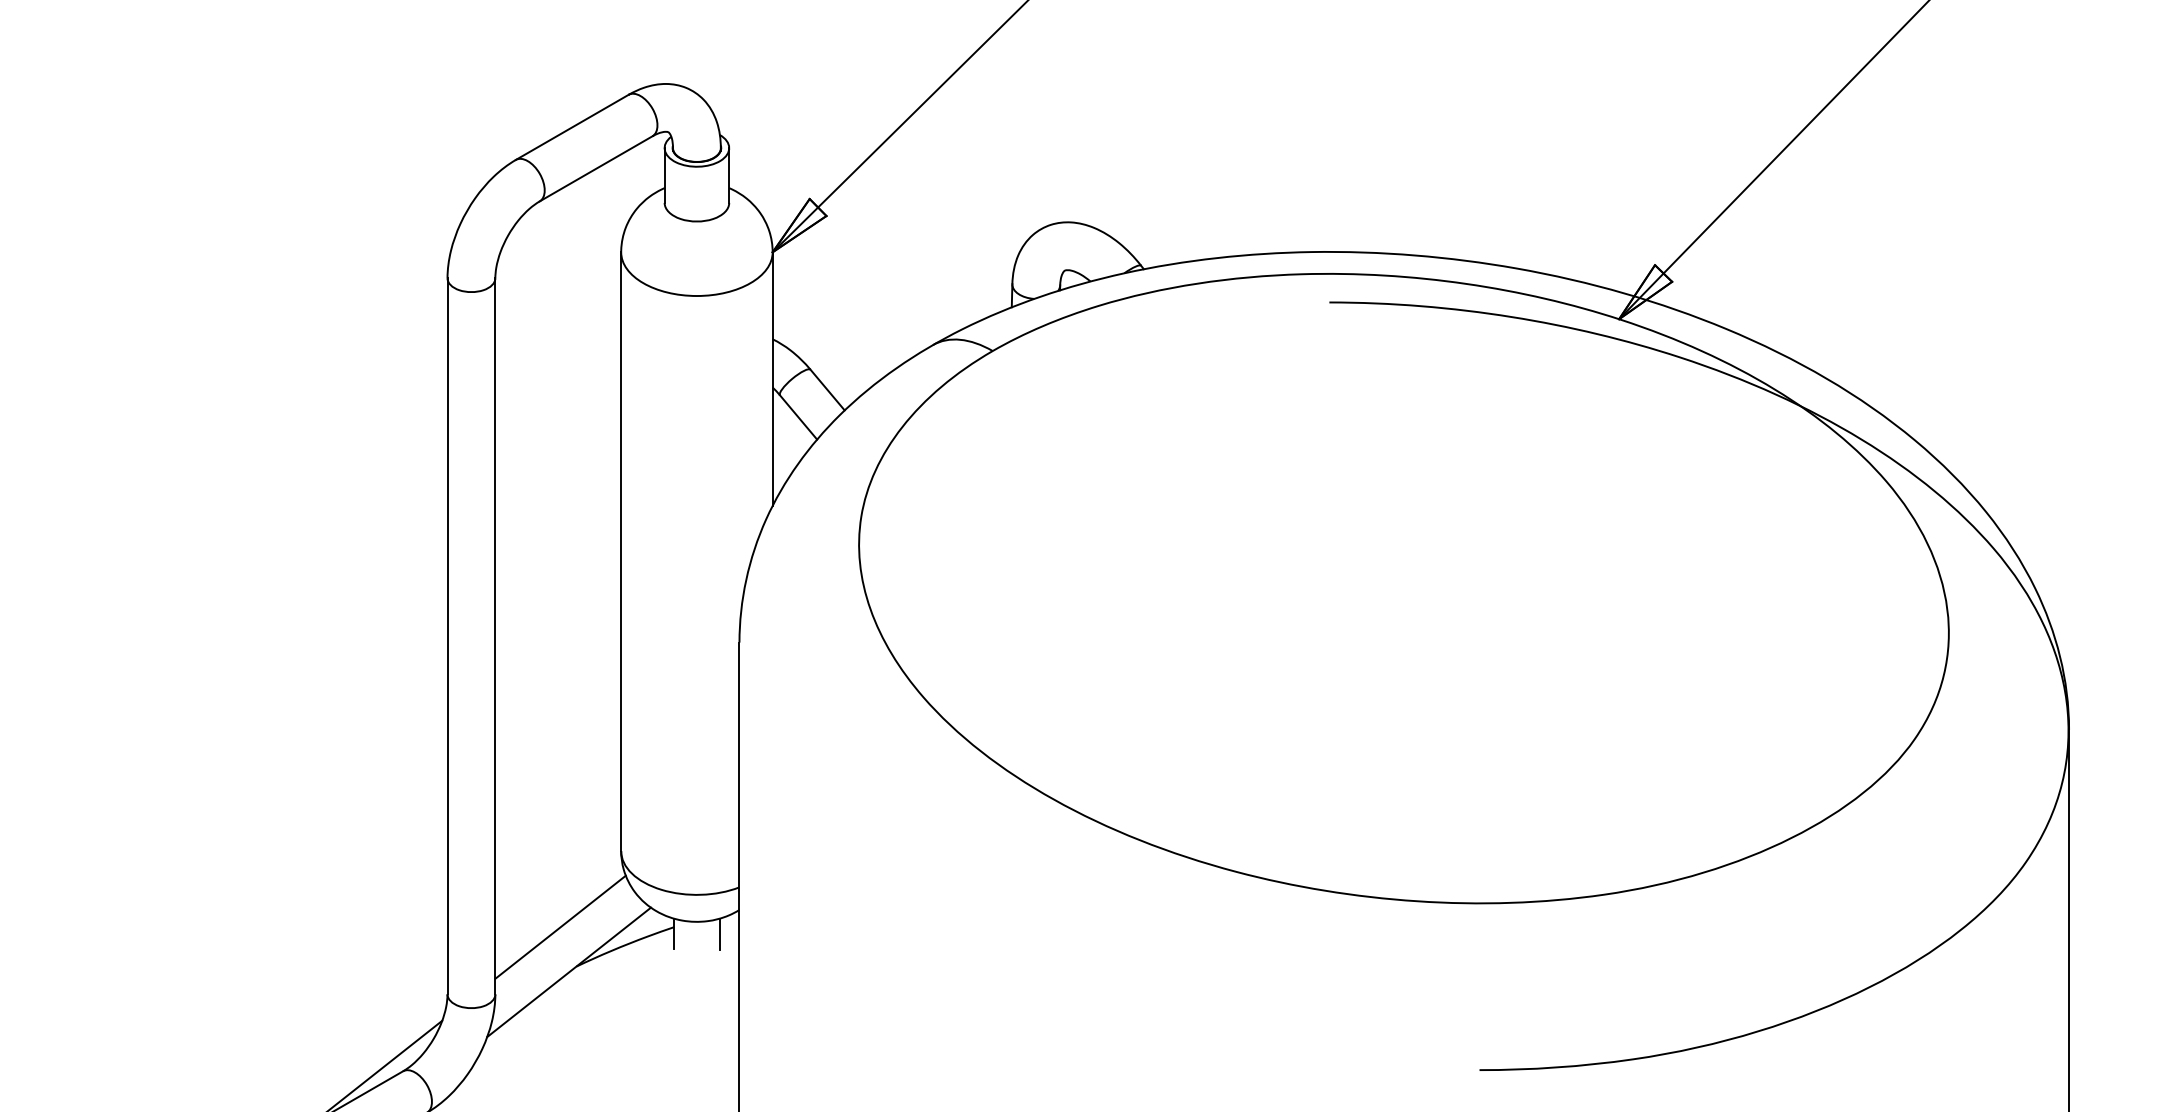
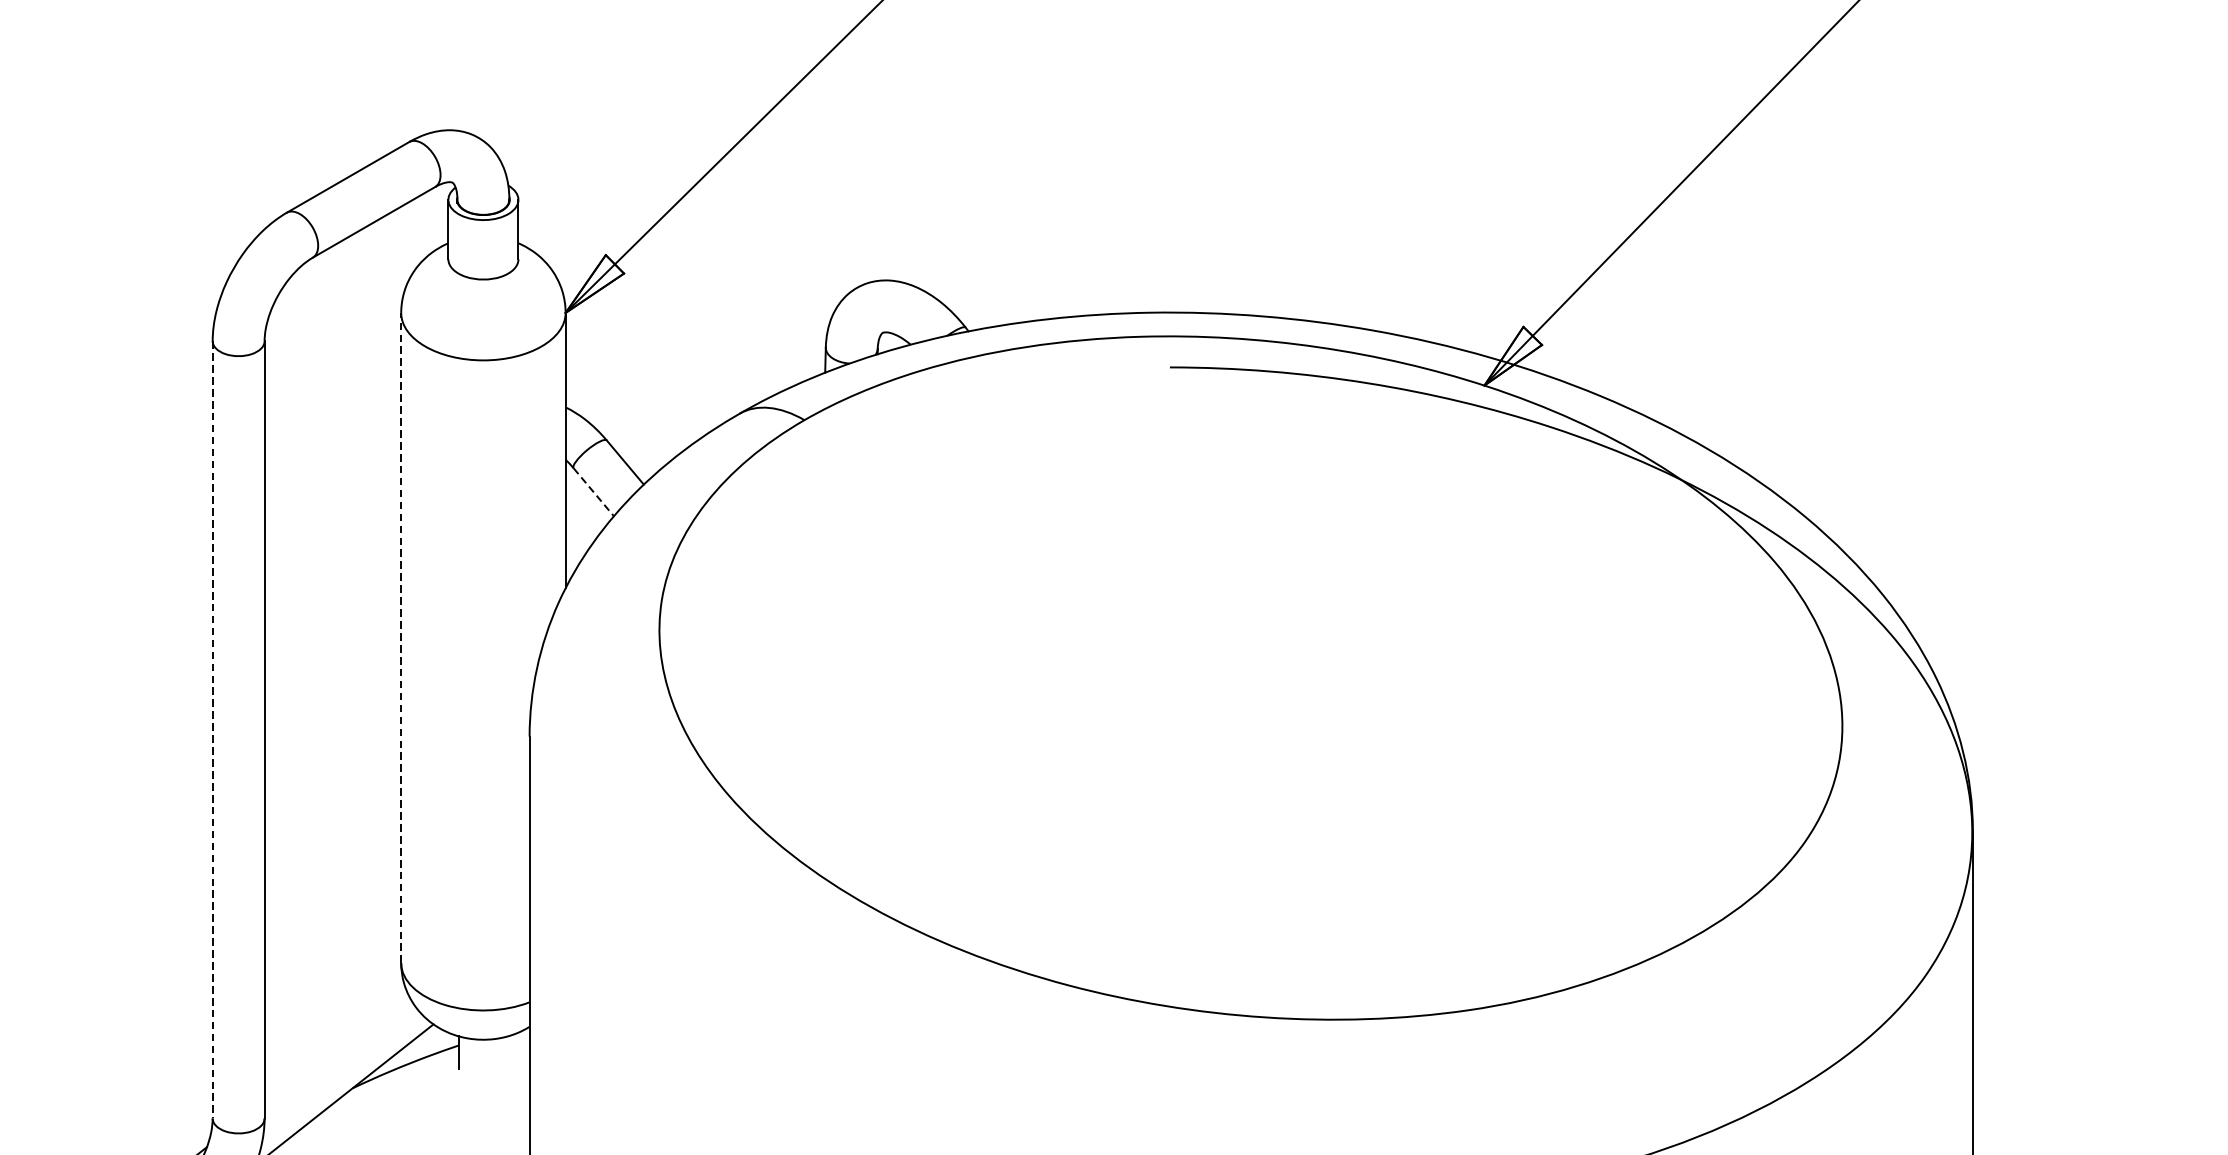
line: (798, 417) -> (593, 492), solid -> dashed
line: (621, 551) -> (401, 637), solid -> dashed
line: (447, 636) -> (212, 730), solid -> dashed
line: (560, 926) -> (335, 1044), removed
line: (719, 934) -> (507, 1053), removed

